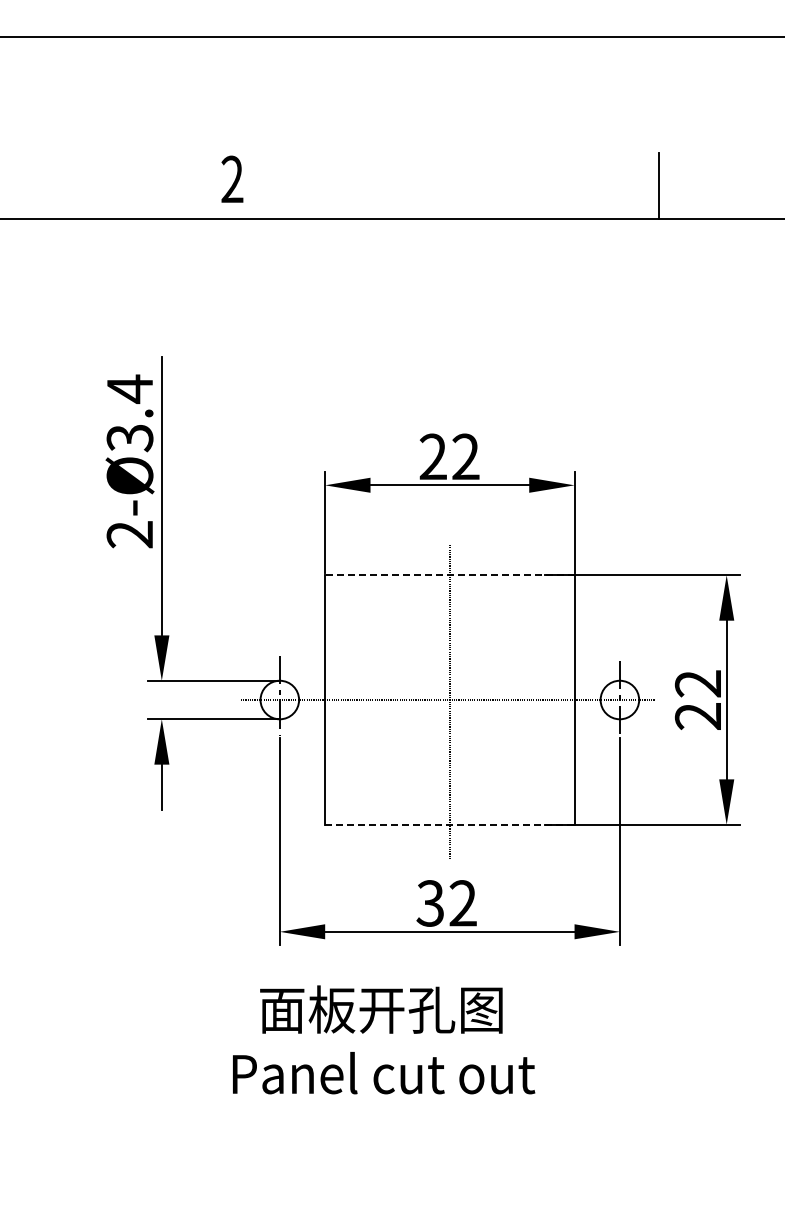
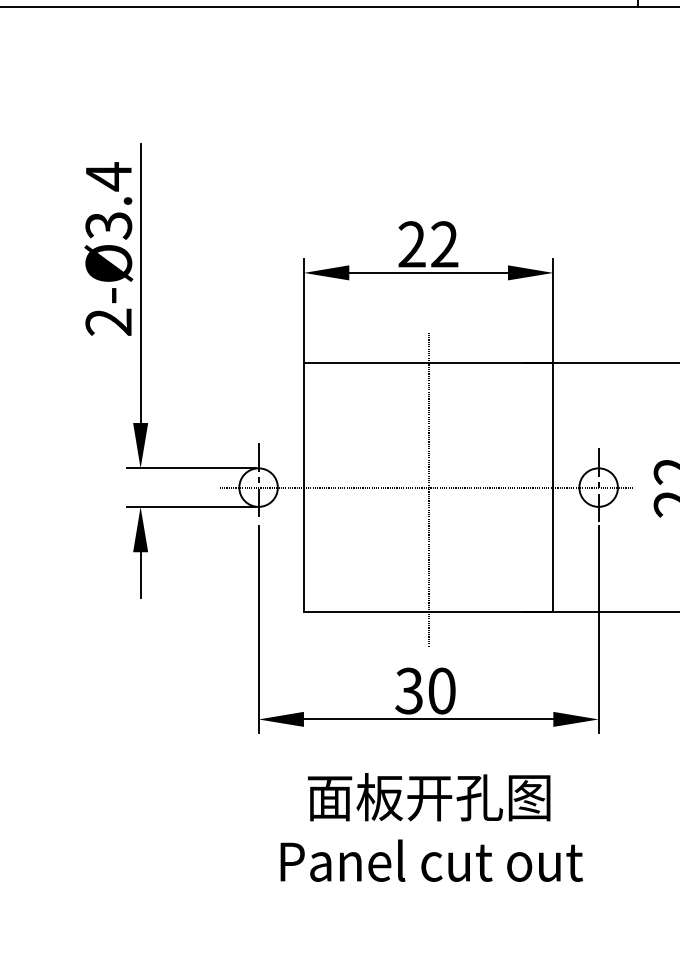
line: (449, 575) -> (428, 363), dashed -> solid
line: (449, 824) -> (428, 612), dashed -> solid
text: (462, 903) -> (441, 691), 32 -> 30
text: (384, 1039) -> (432, 827), moved

